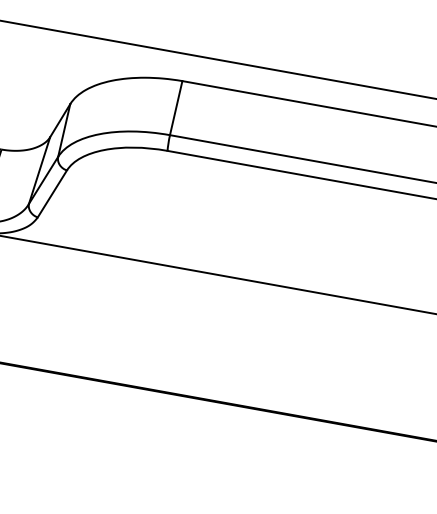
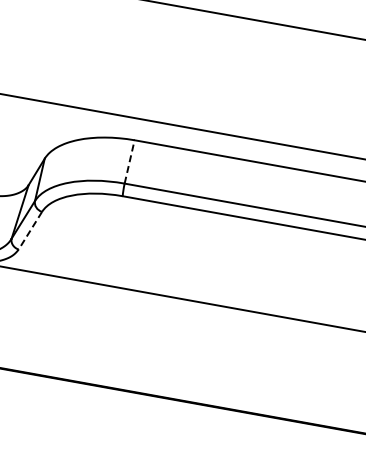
line: (176, 107) -> (129, 161), solid -> dashed
line: (52, 194) -> (30, 231), solid -> dashed

